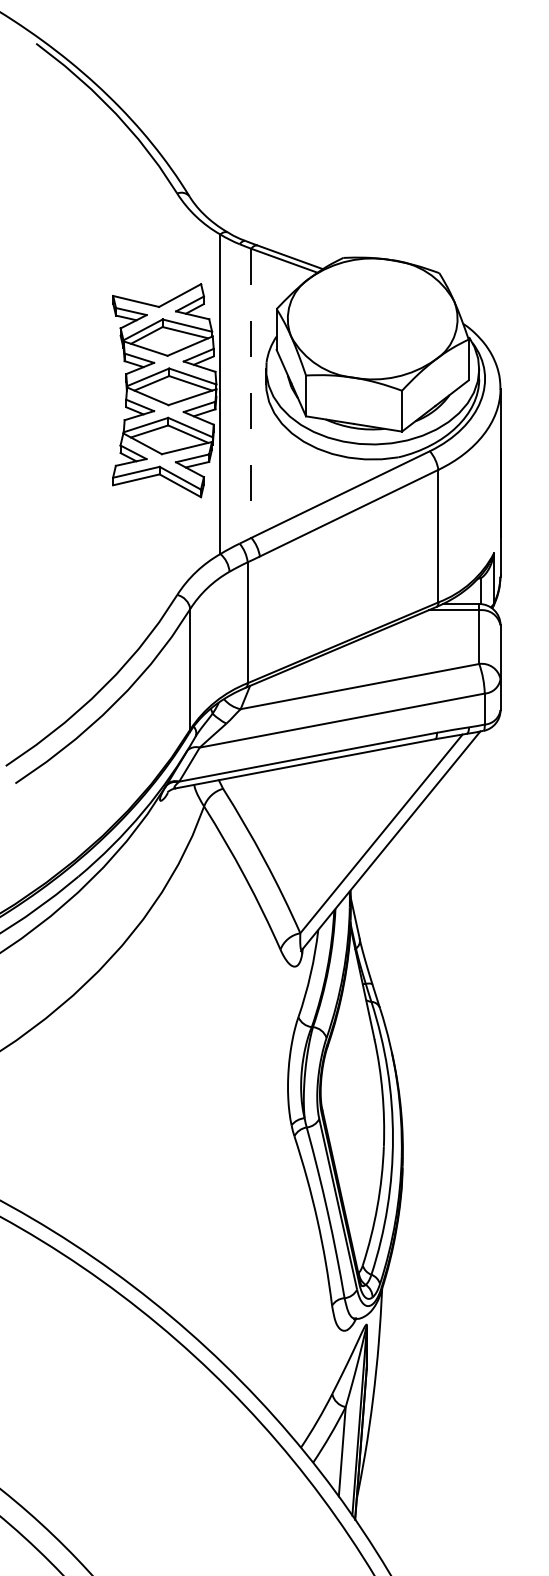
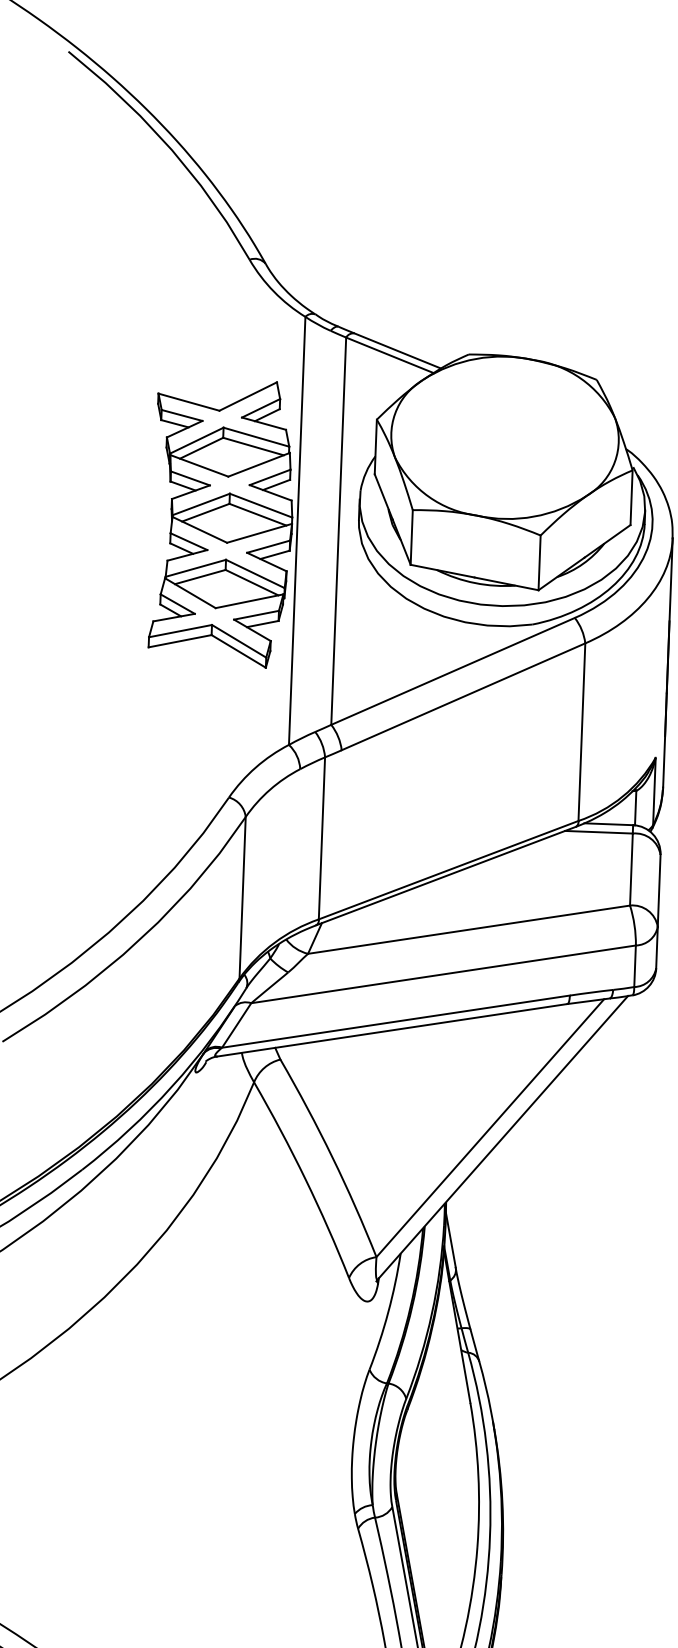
line: (251, 393) -> (338, 531), dashed -> solid

